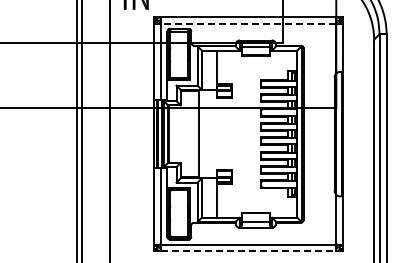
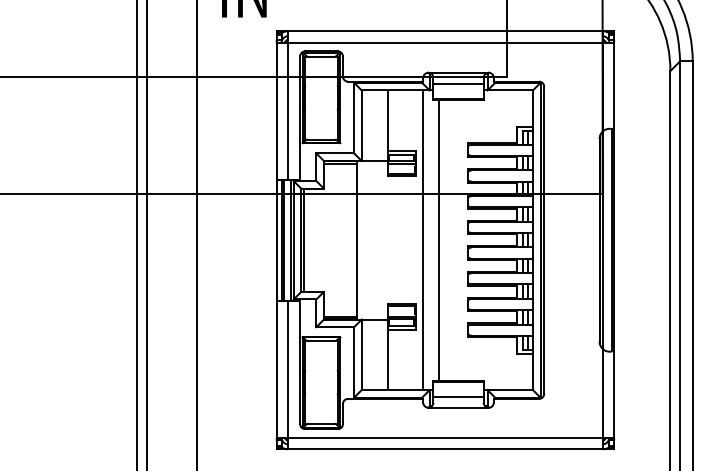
line: (248, 23) -> (445, 42), dashed -> solid
line: (236, 133) -> (423, 239), added
line: (244, 133) -> (438, 239), added
line: (248, 250) -> (445, 448), dashed -> solid

